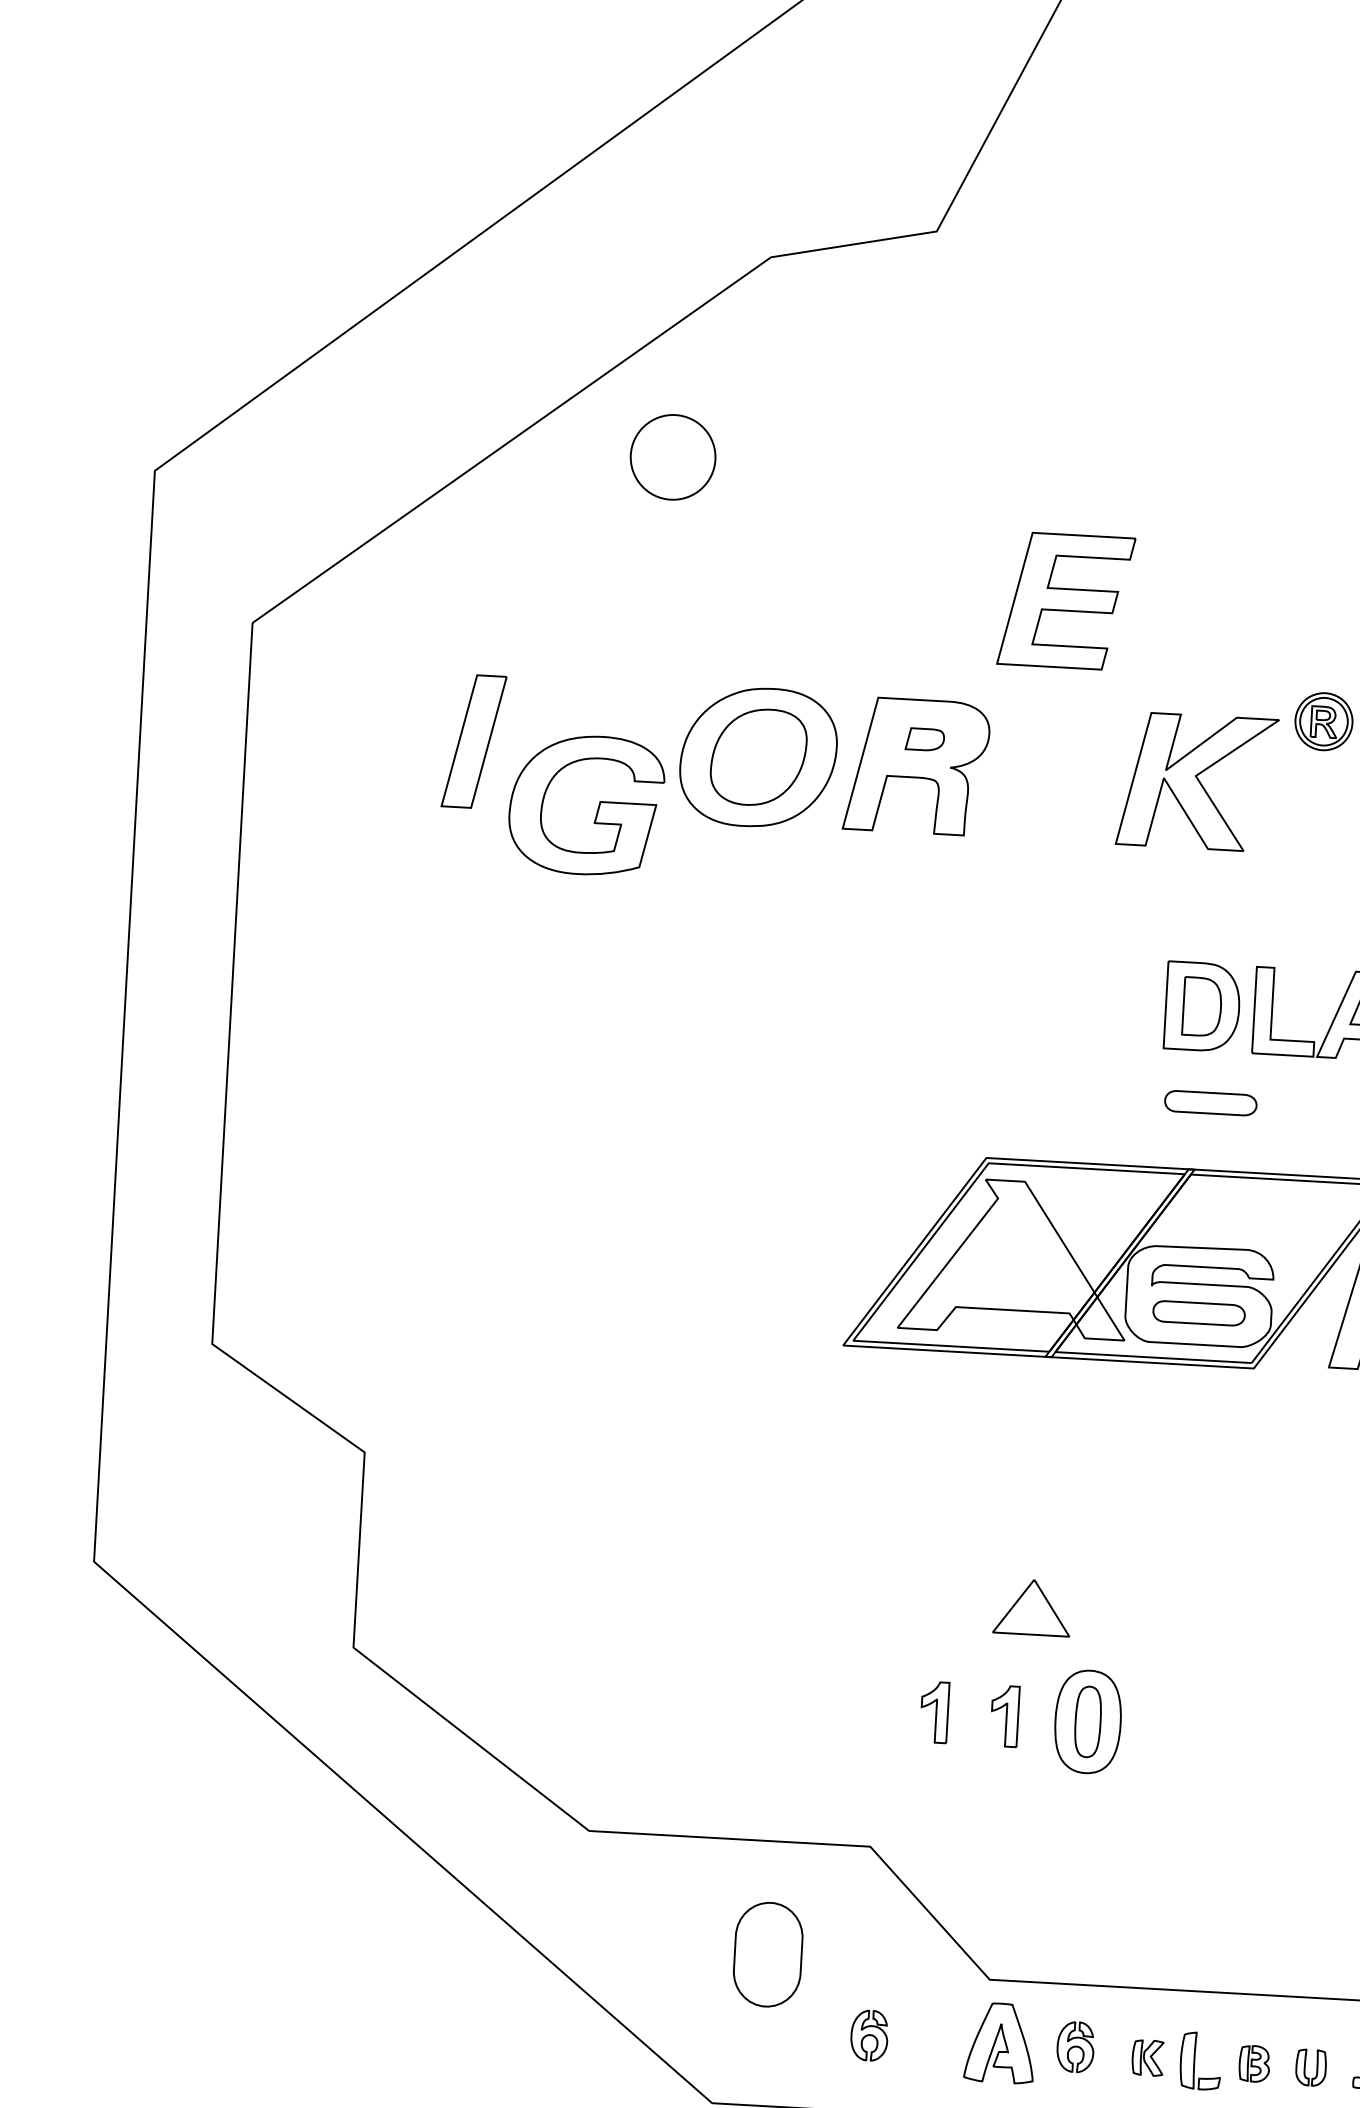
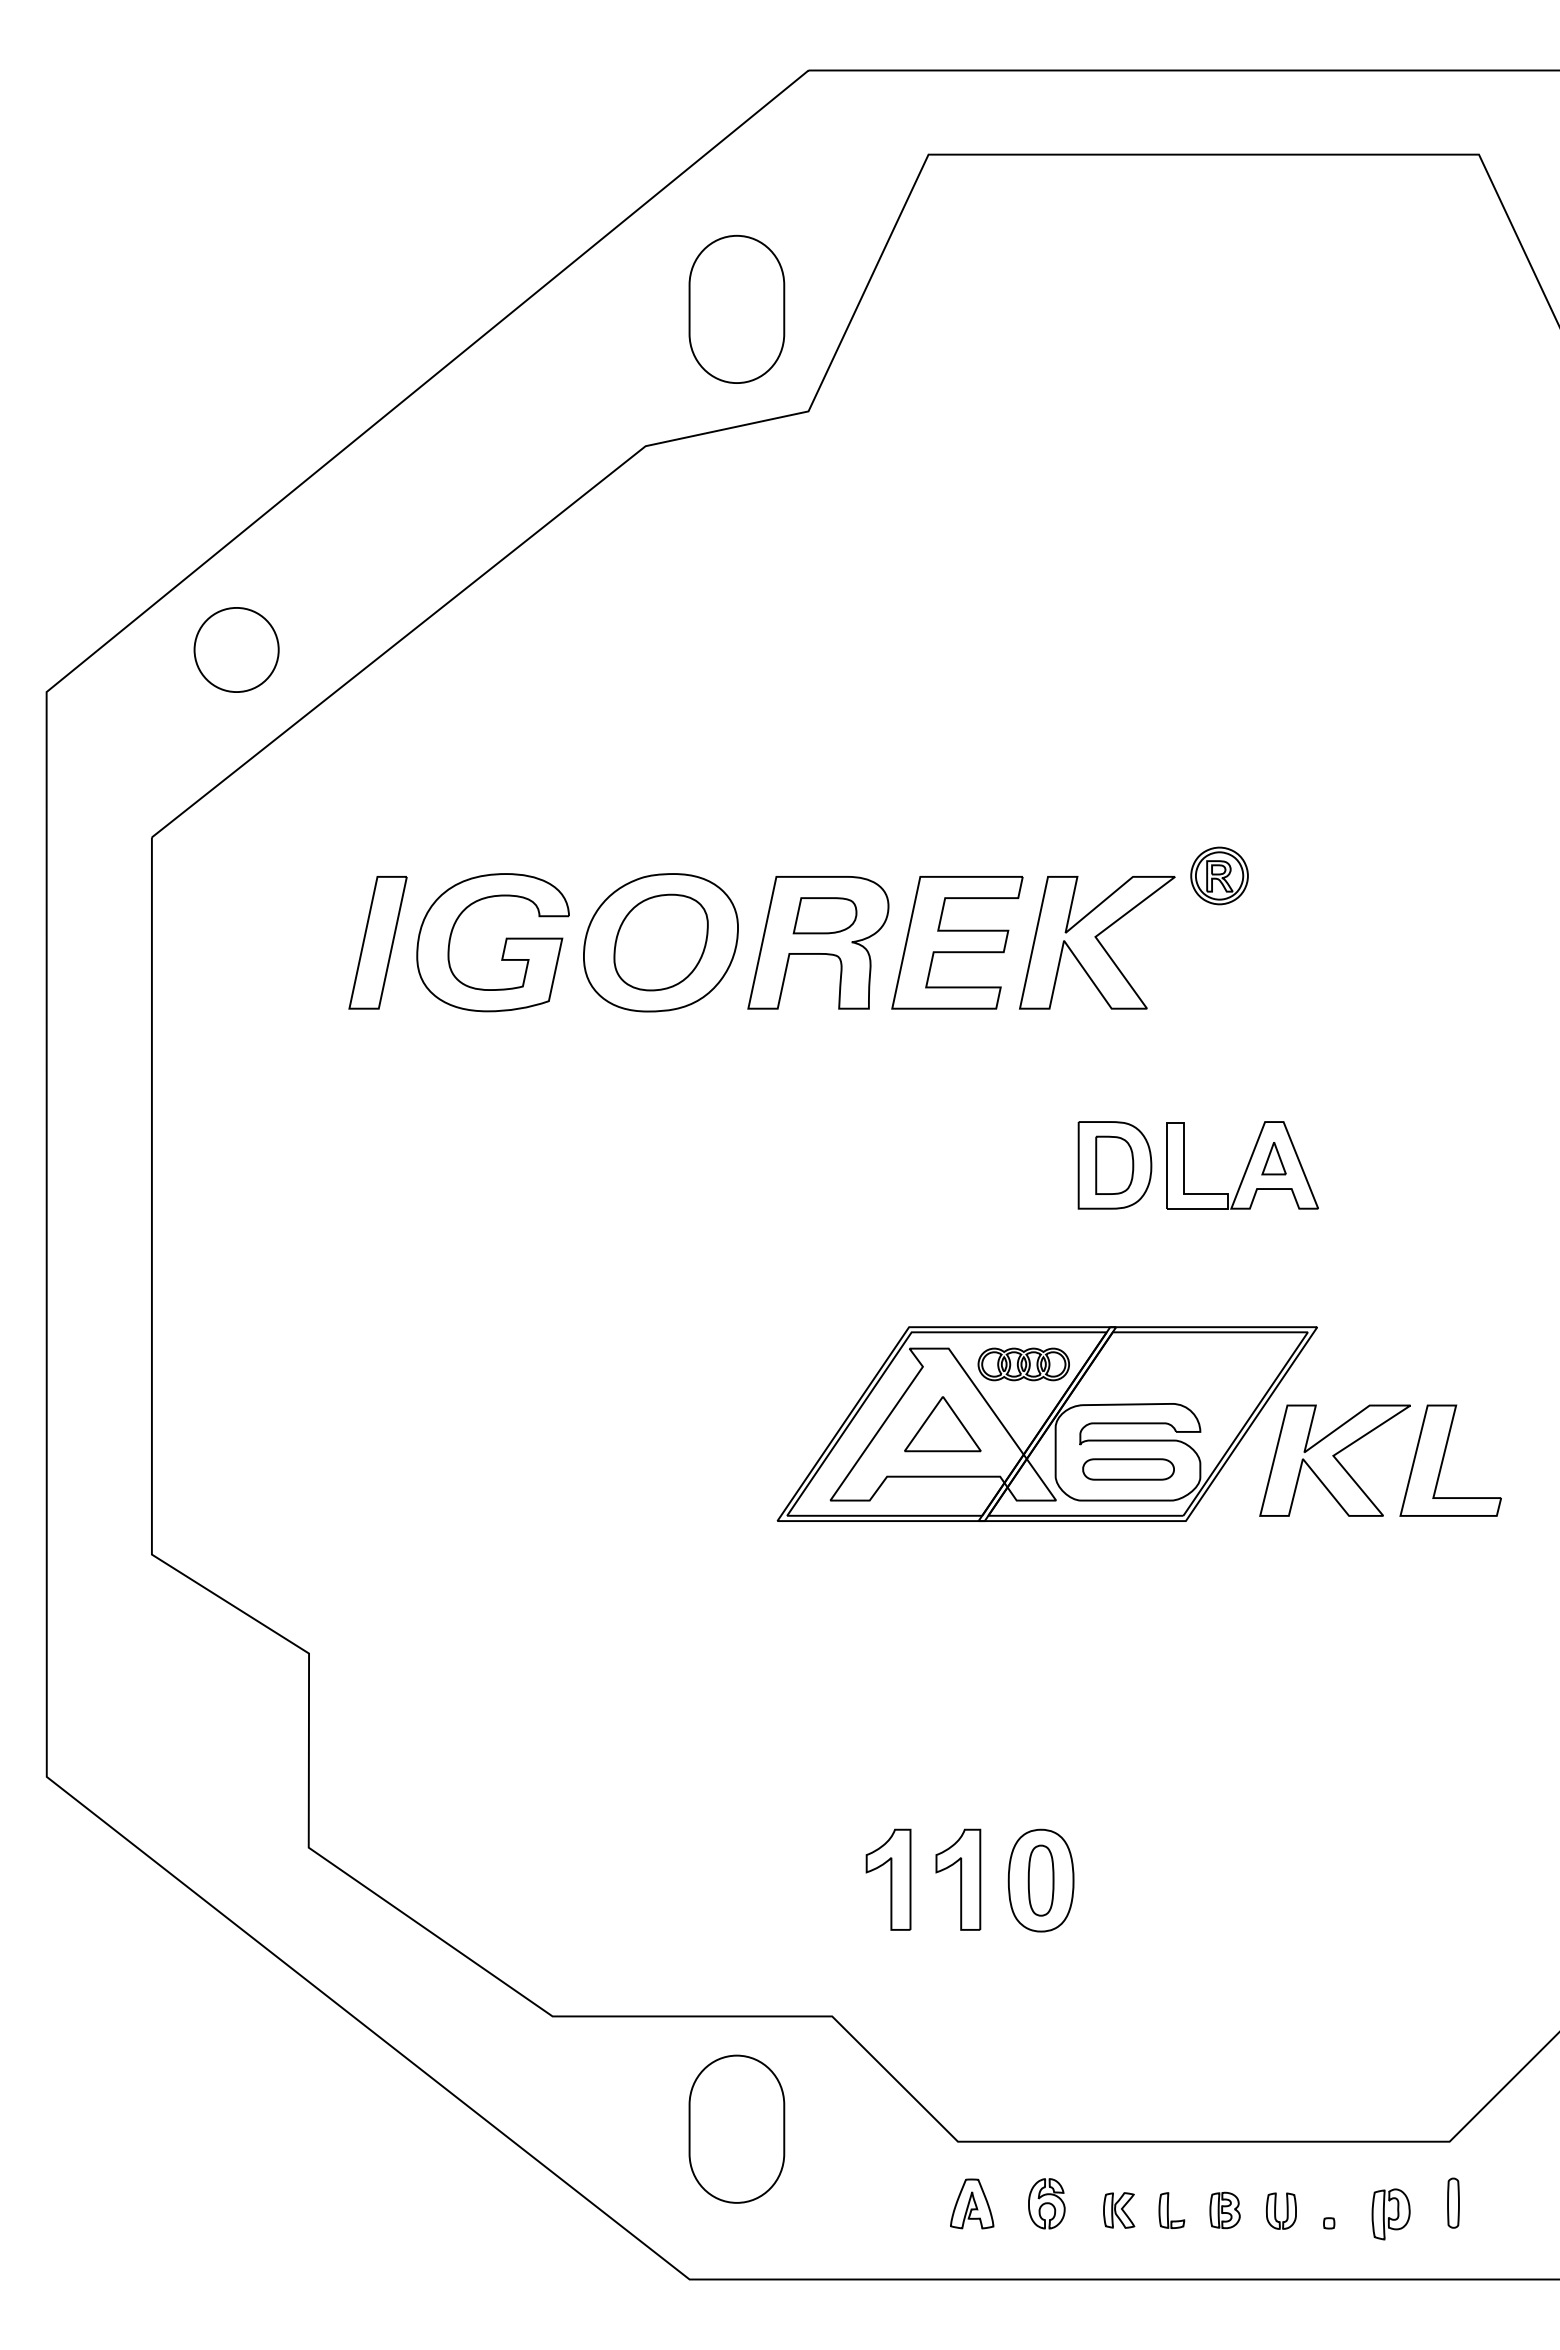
part: (870, 123) -> (736, 308), added
part: (672, 456) -> (236, 649), moved
part: (1066, 600) -> (957, 942), moved
part: (924, 739) -> (824, 915), size x1.67
part: (597, 806) -> (504, 943), moved
part: (1210, 1103) -> (1128, 1260), removed
part: (1099, 1201) -> (1023, 1364), added
part: (1032, 1607) -> (942, 1424), moved
part: (934, 1712) -> (888, 1879), size x1.67
part: (1005, 1716) -> (958, 1879), size x1.67
part: (767, 1954) -> (736, 2128), size x1.43
part: (869, 2035) -> (841, 2203), removed
part: (1000, 2042) -> (972, 2203), size x0.62
part: (1200, 2060) -> (1171, 2210), size x0.62

